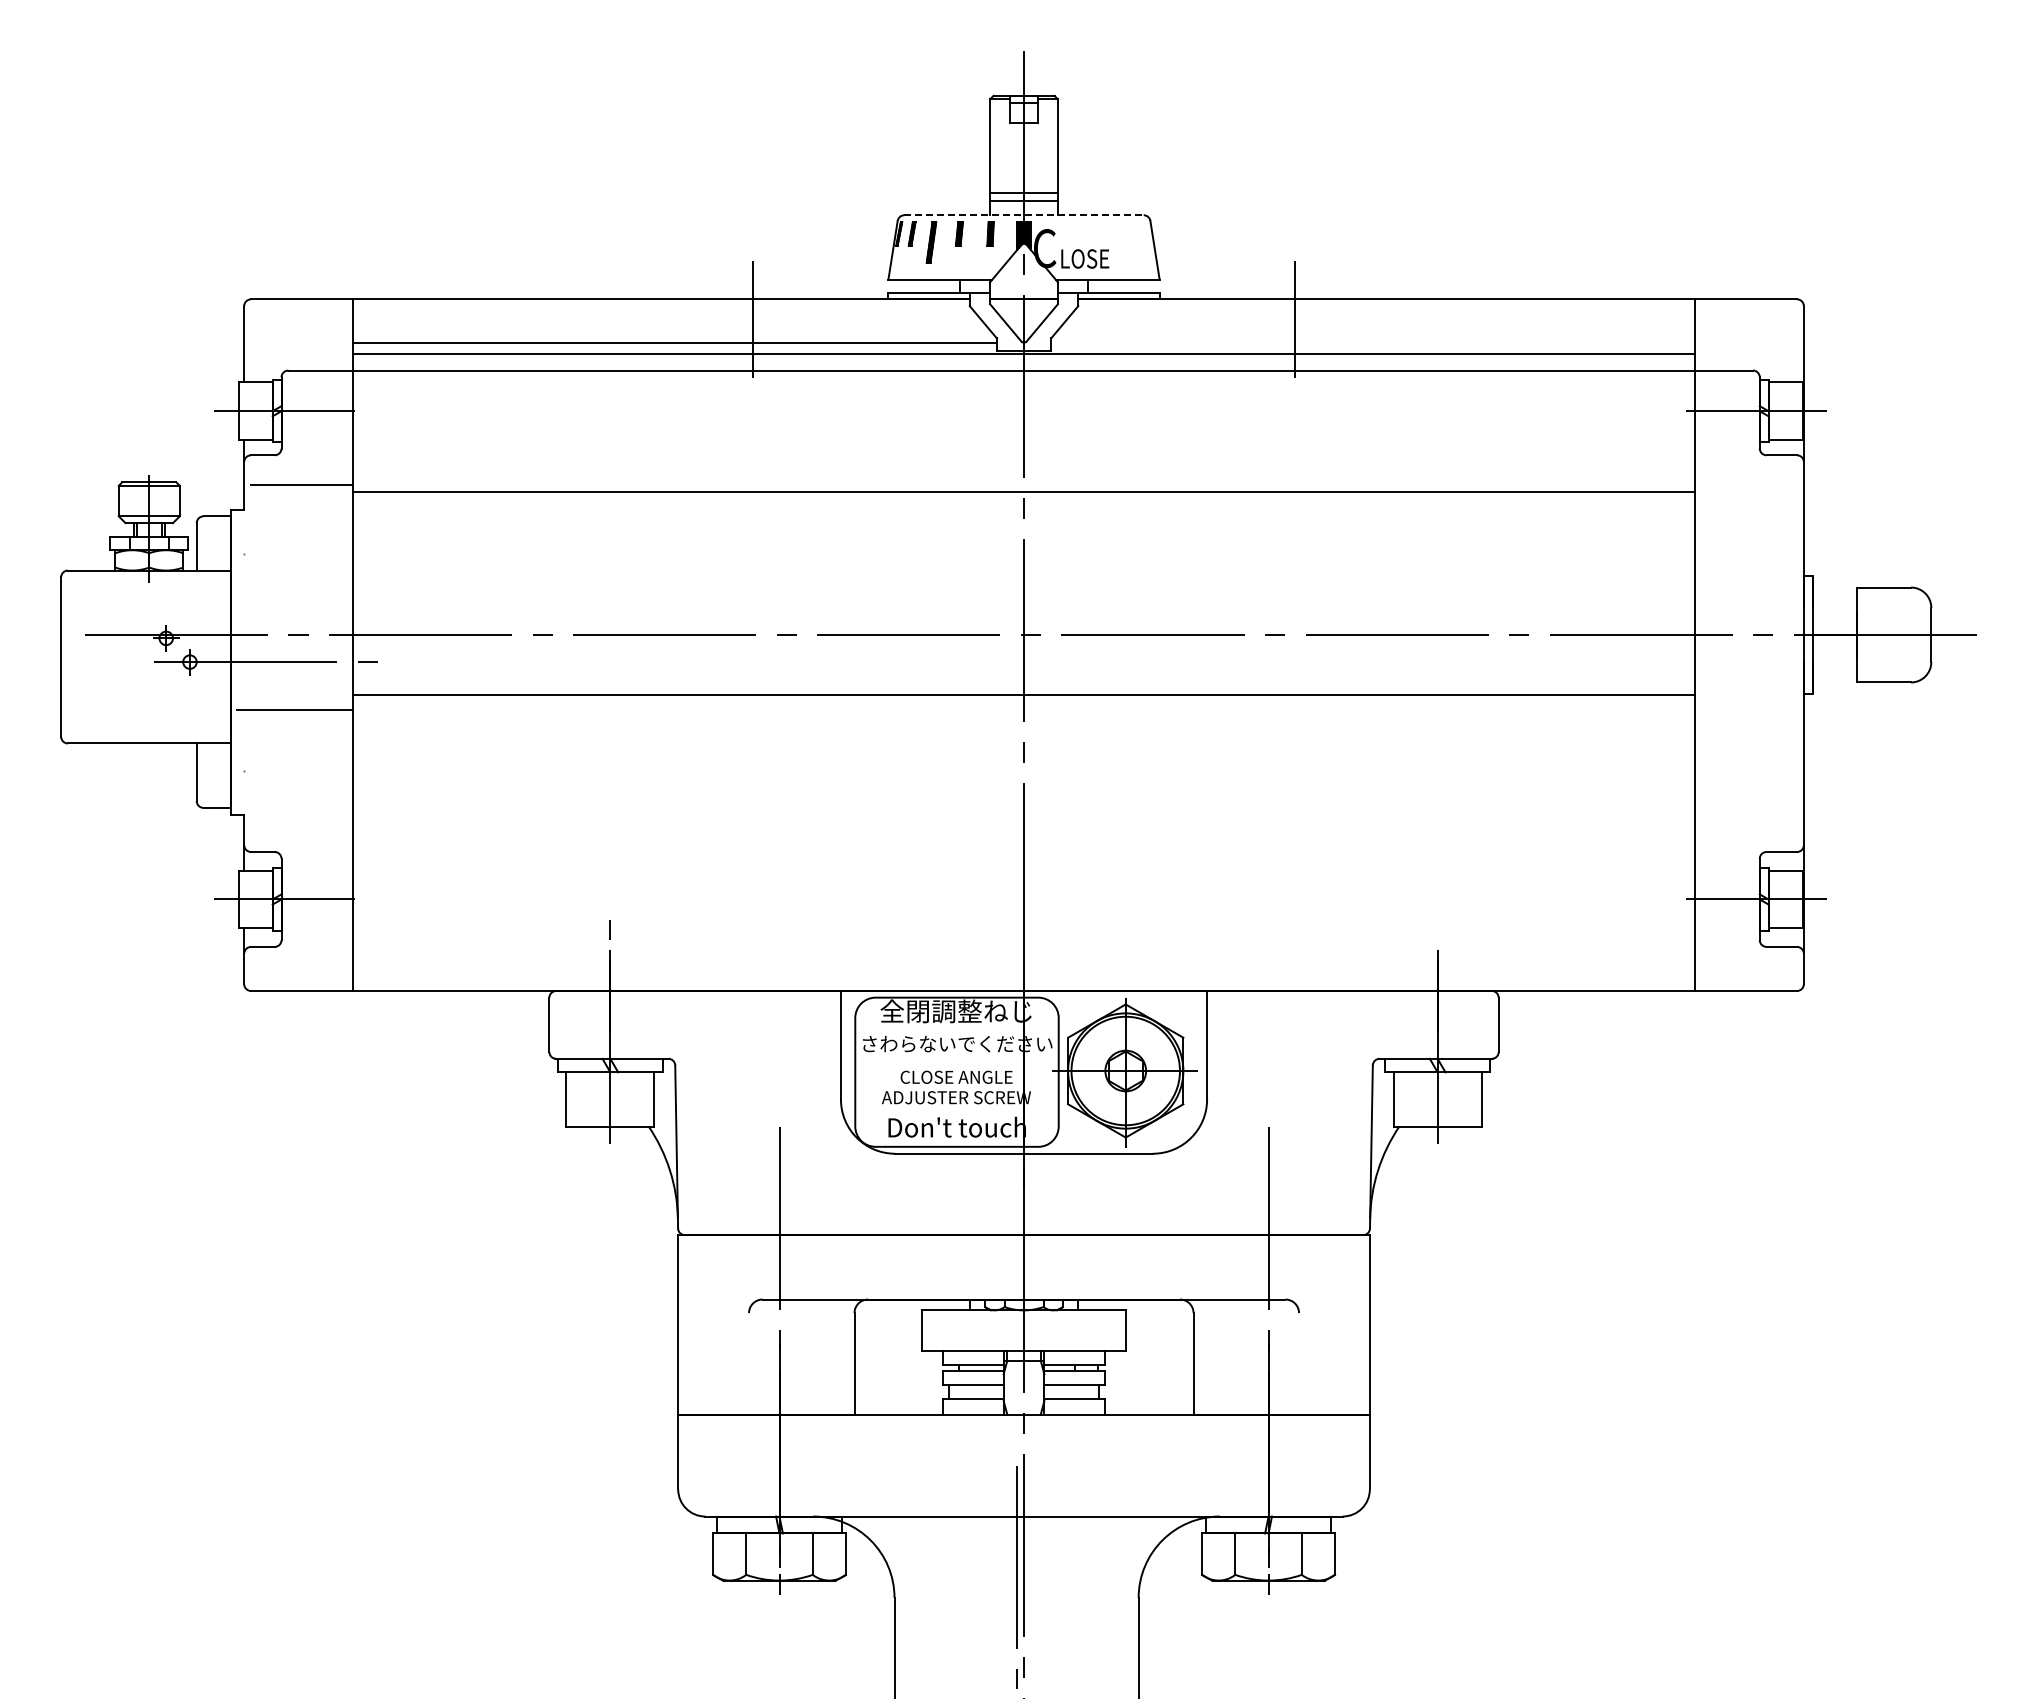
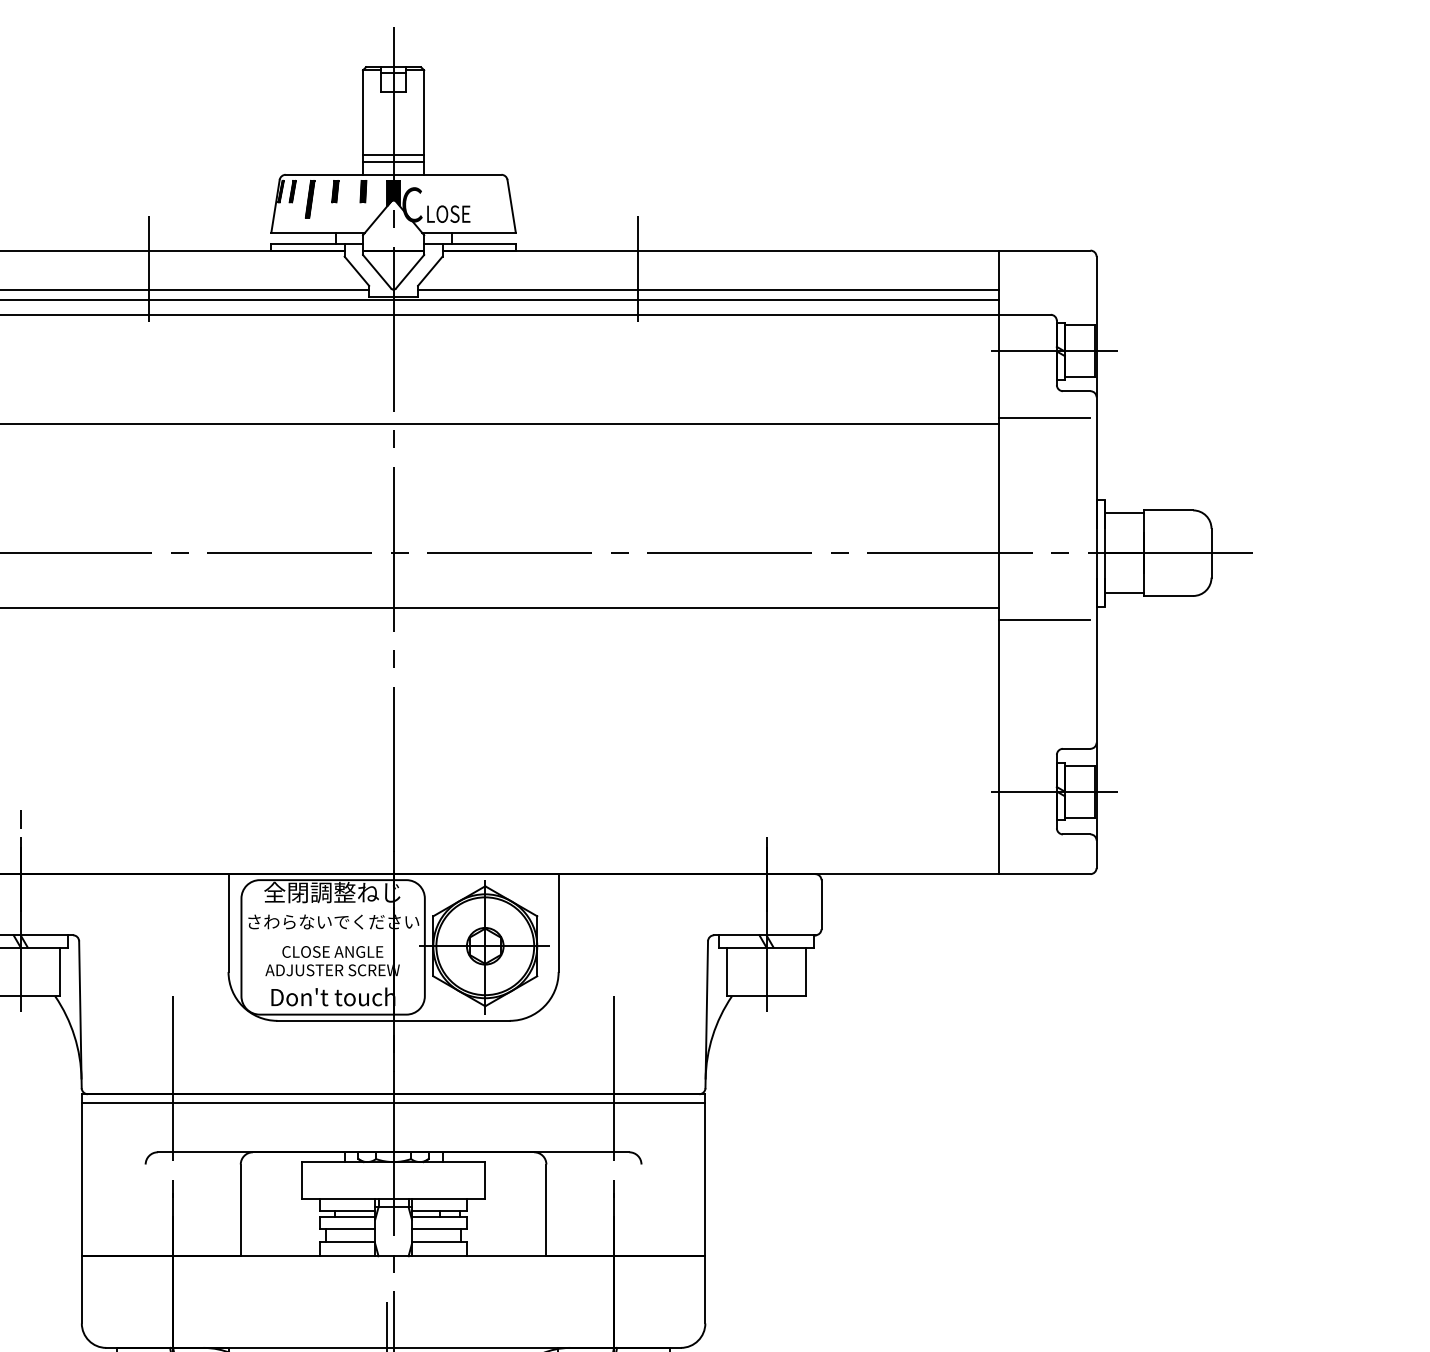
line: (1024, 215) -> (394, 175), dashed -> solid
line: (1373, 343) -> (708, 290), added
line: (1746, 484) -> (1044, 417), added
line: (1834, 590) -> (1124, 513), added
line: (1834, 679) -> (1124, 593), added
line: (1746, 709) -> (1044, 620), added
line: (1023, 1245) -> (393, 1103), added

